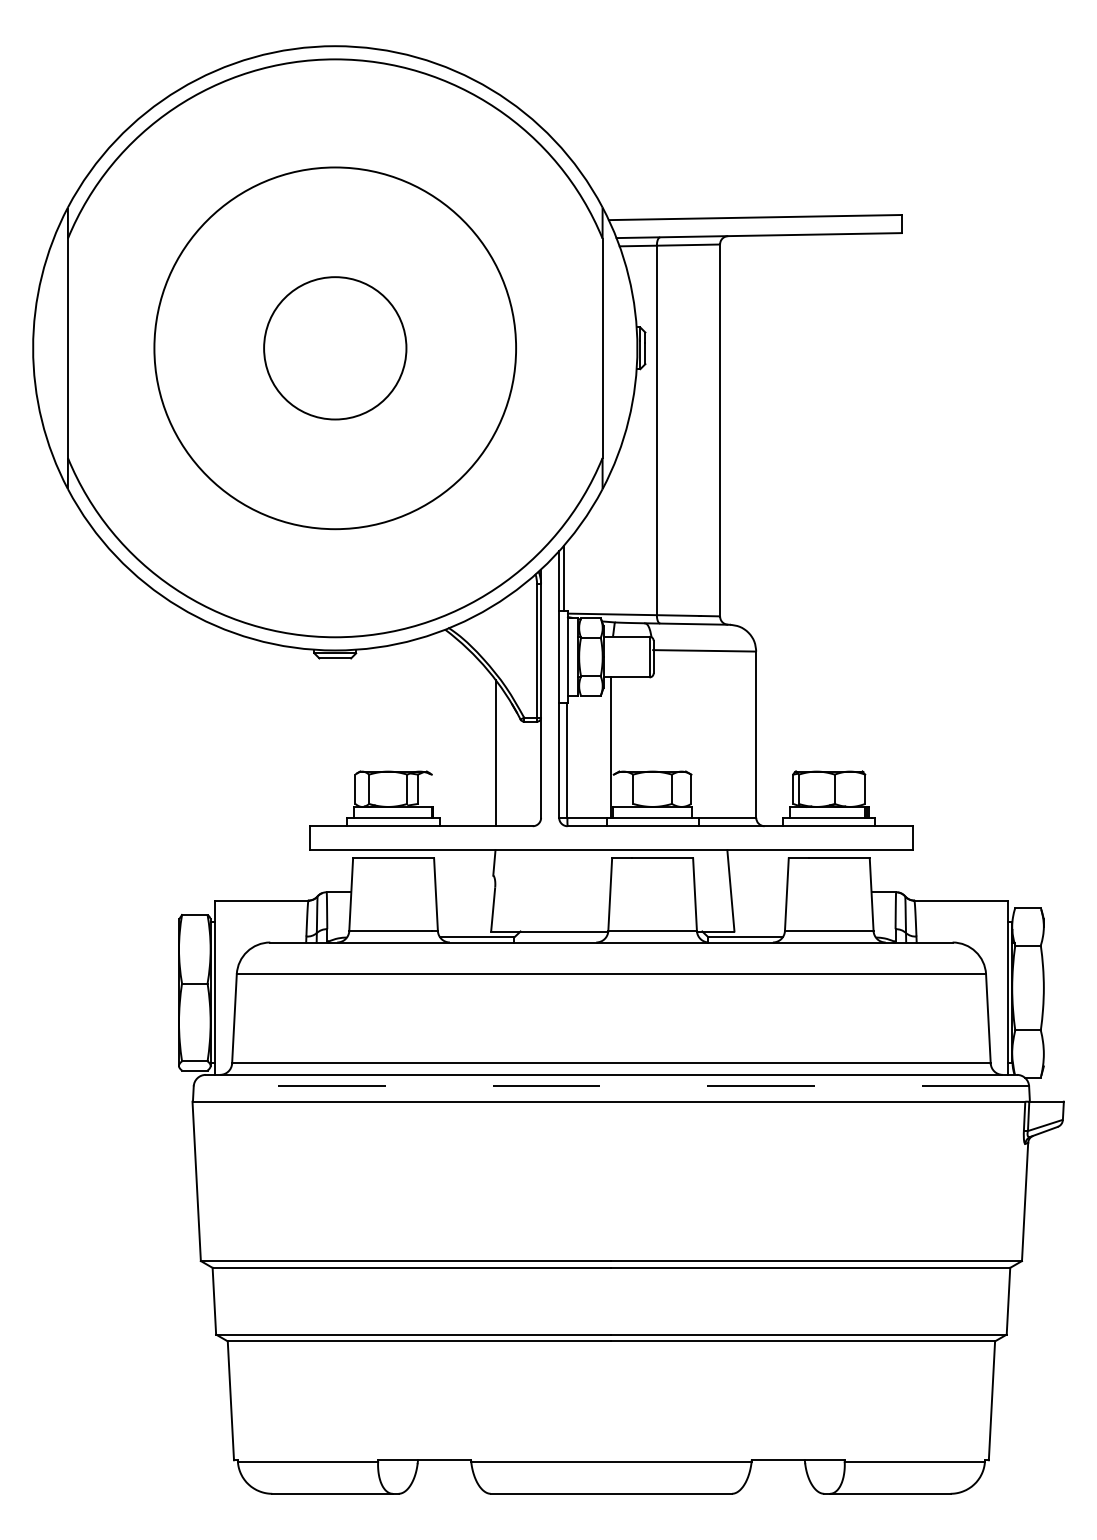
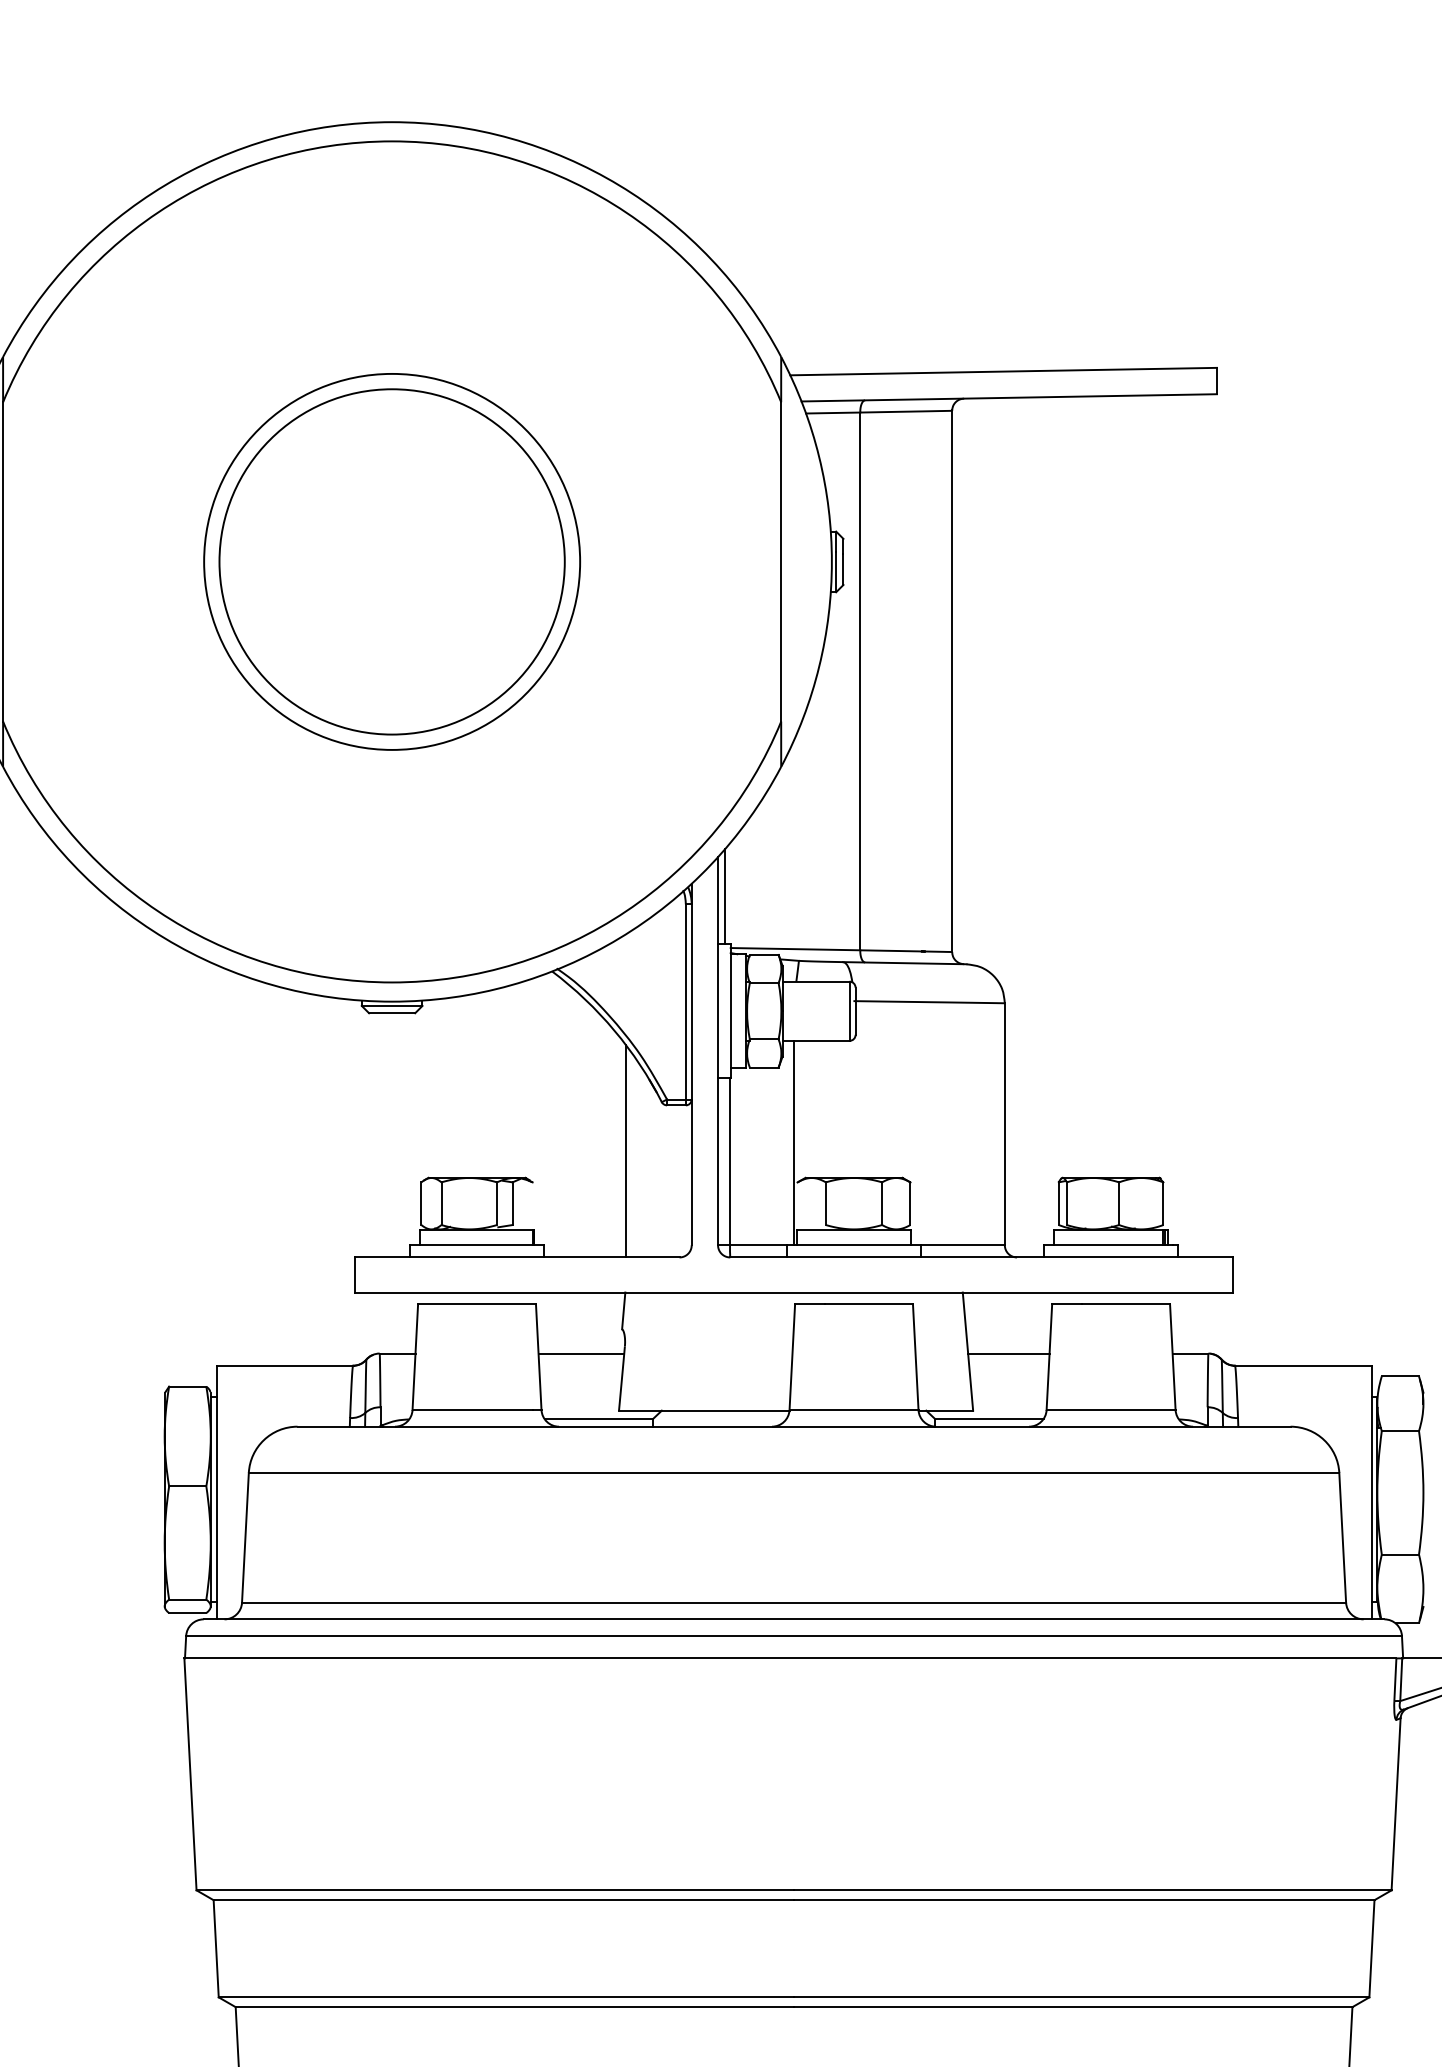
circle: (334, 347) -> (391, 560), size x1.67
circle: (335, 348) -> (392, 562), size x0.71
line: (464, 892) -> (580, 1353), added
line: (758, 892) -> (1008, 1353), added
line: (611, 1086) -> (794, 1636), dashed -> solid

